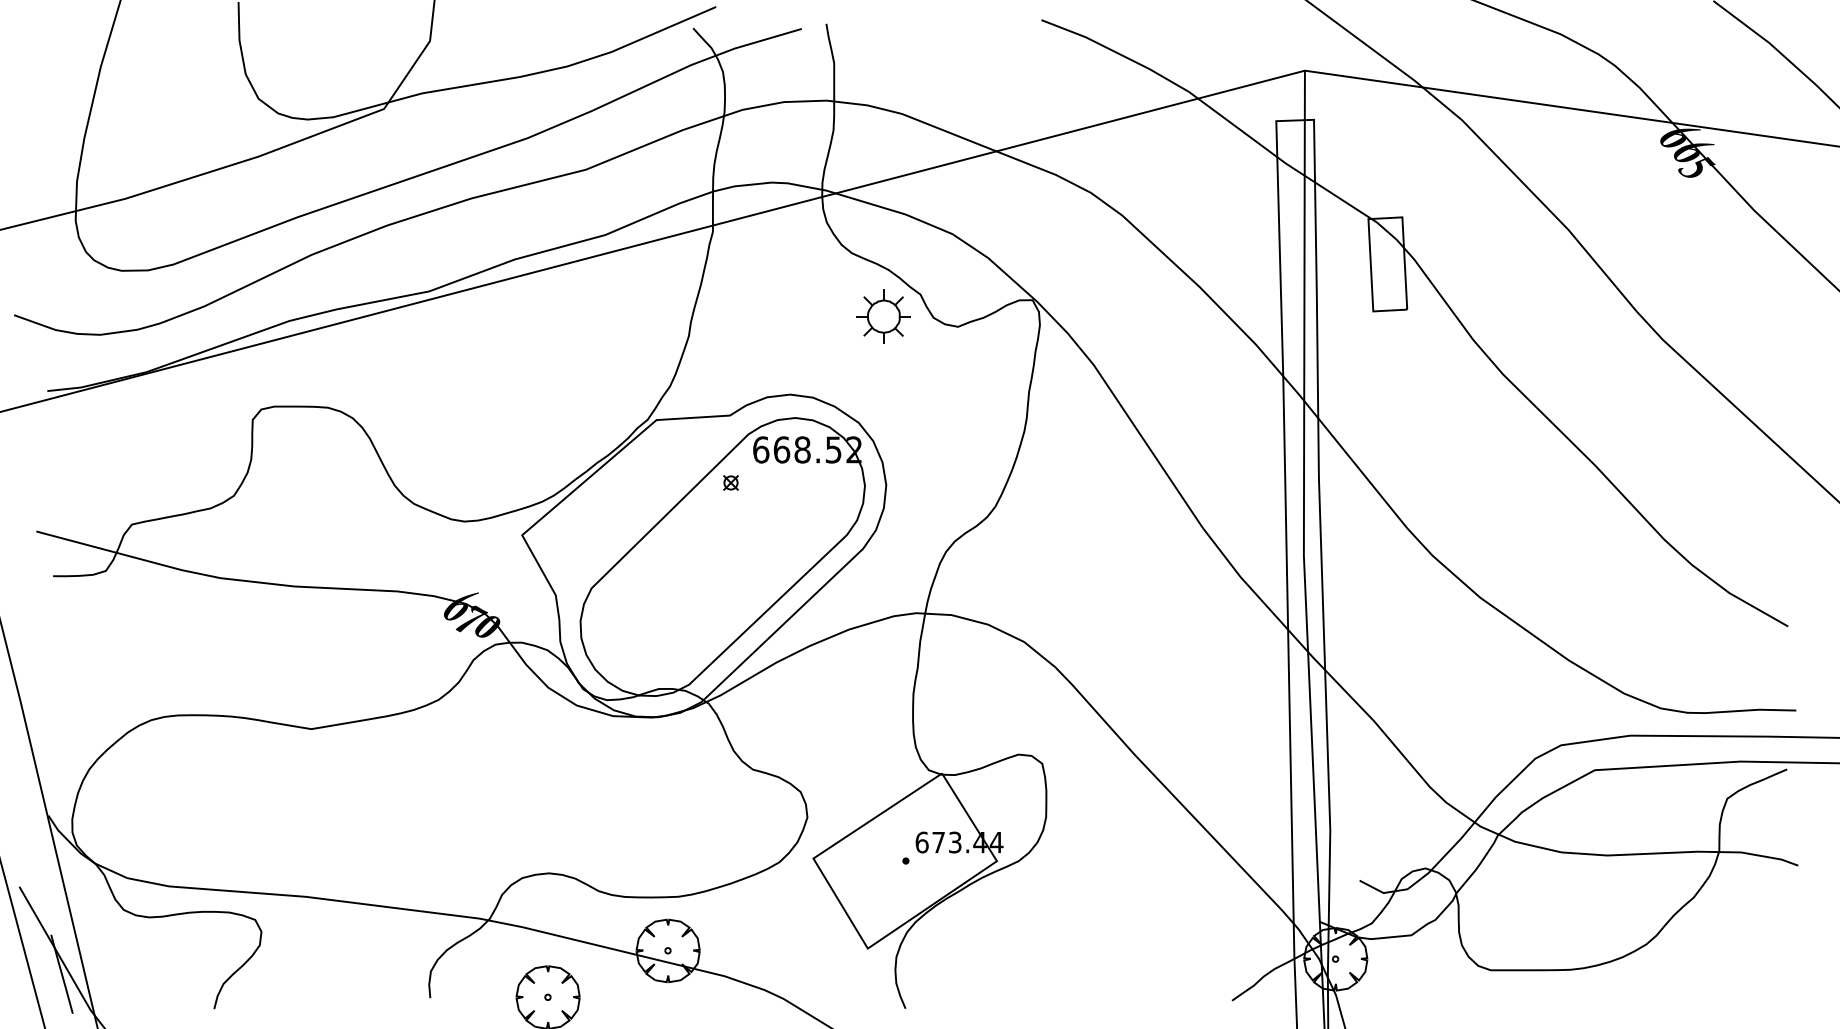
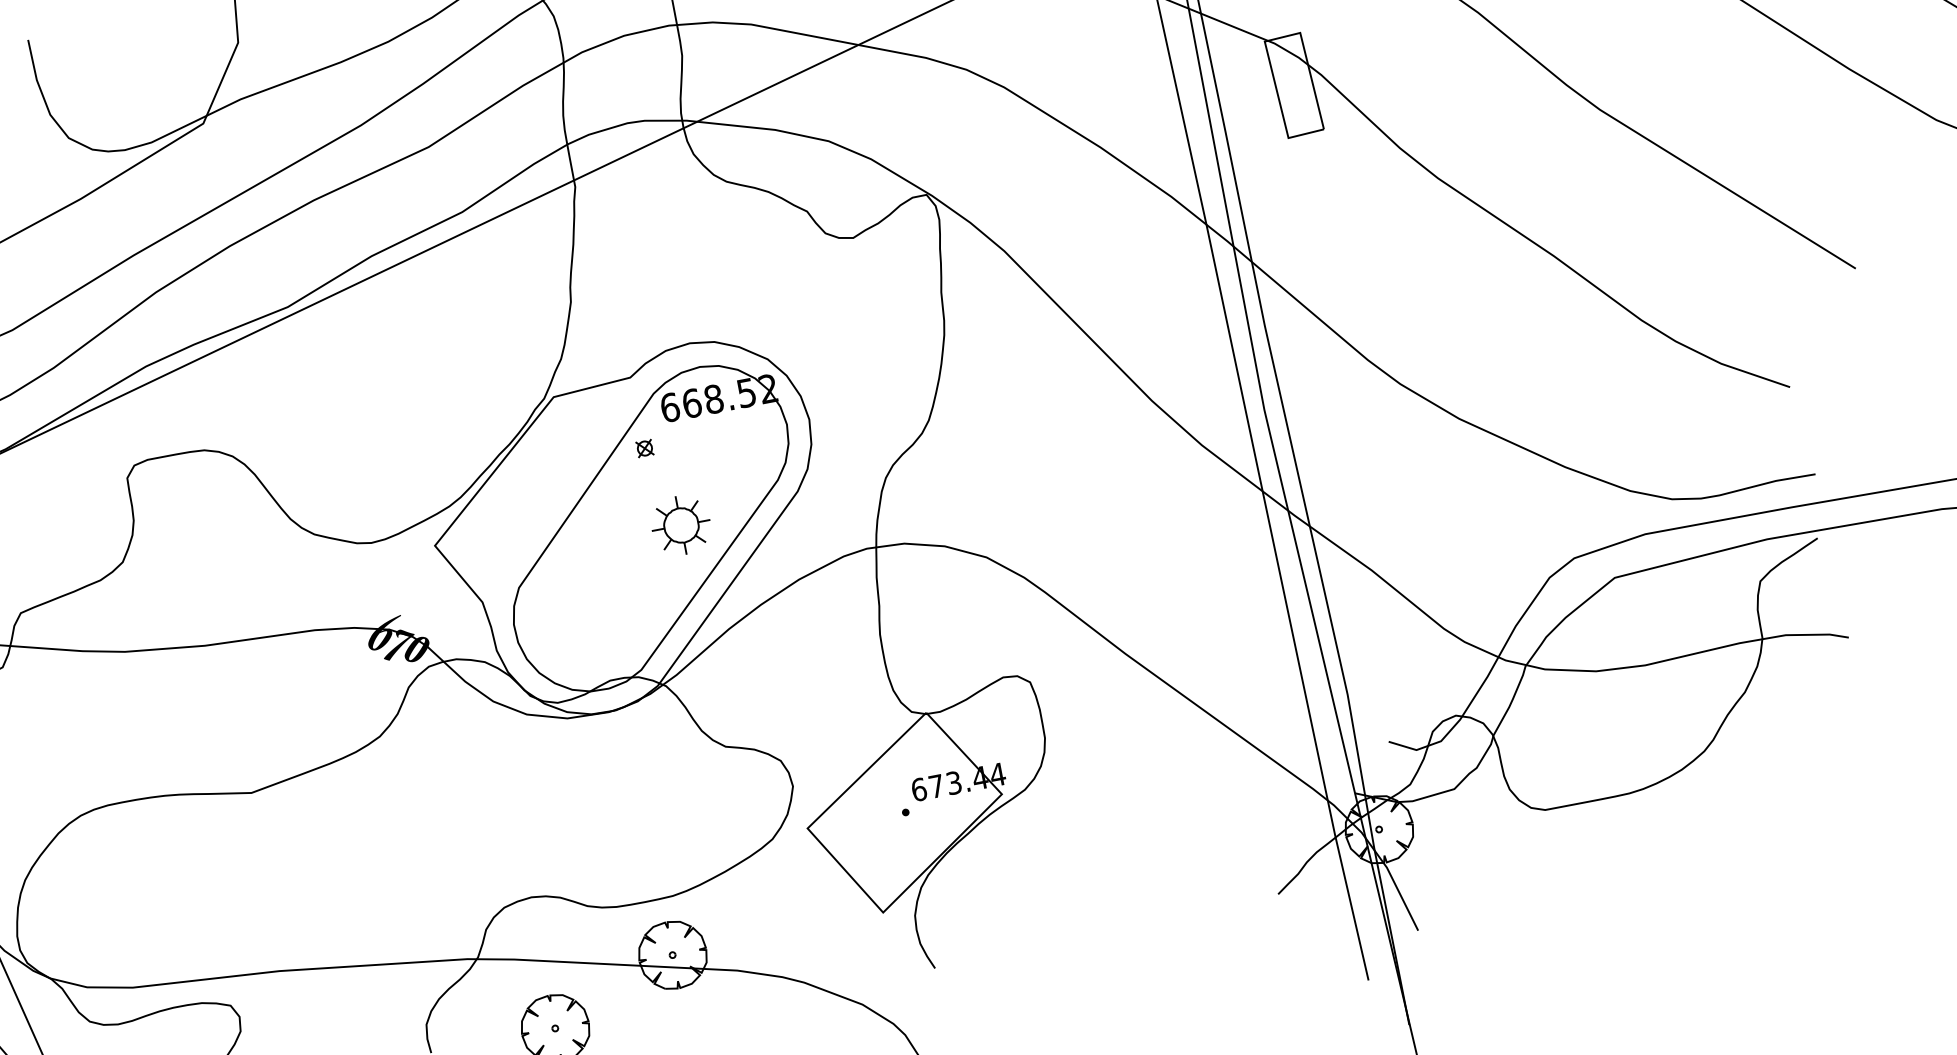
part: (883, 316) -> (680, 525), moved

